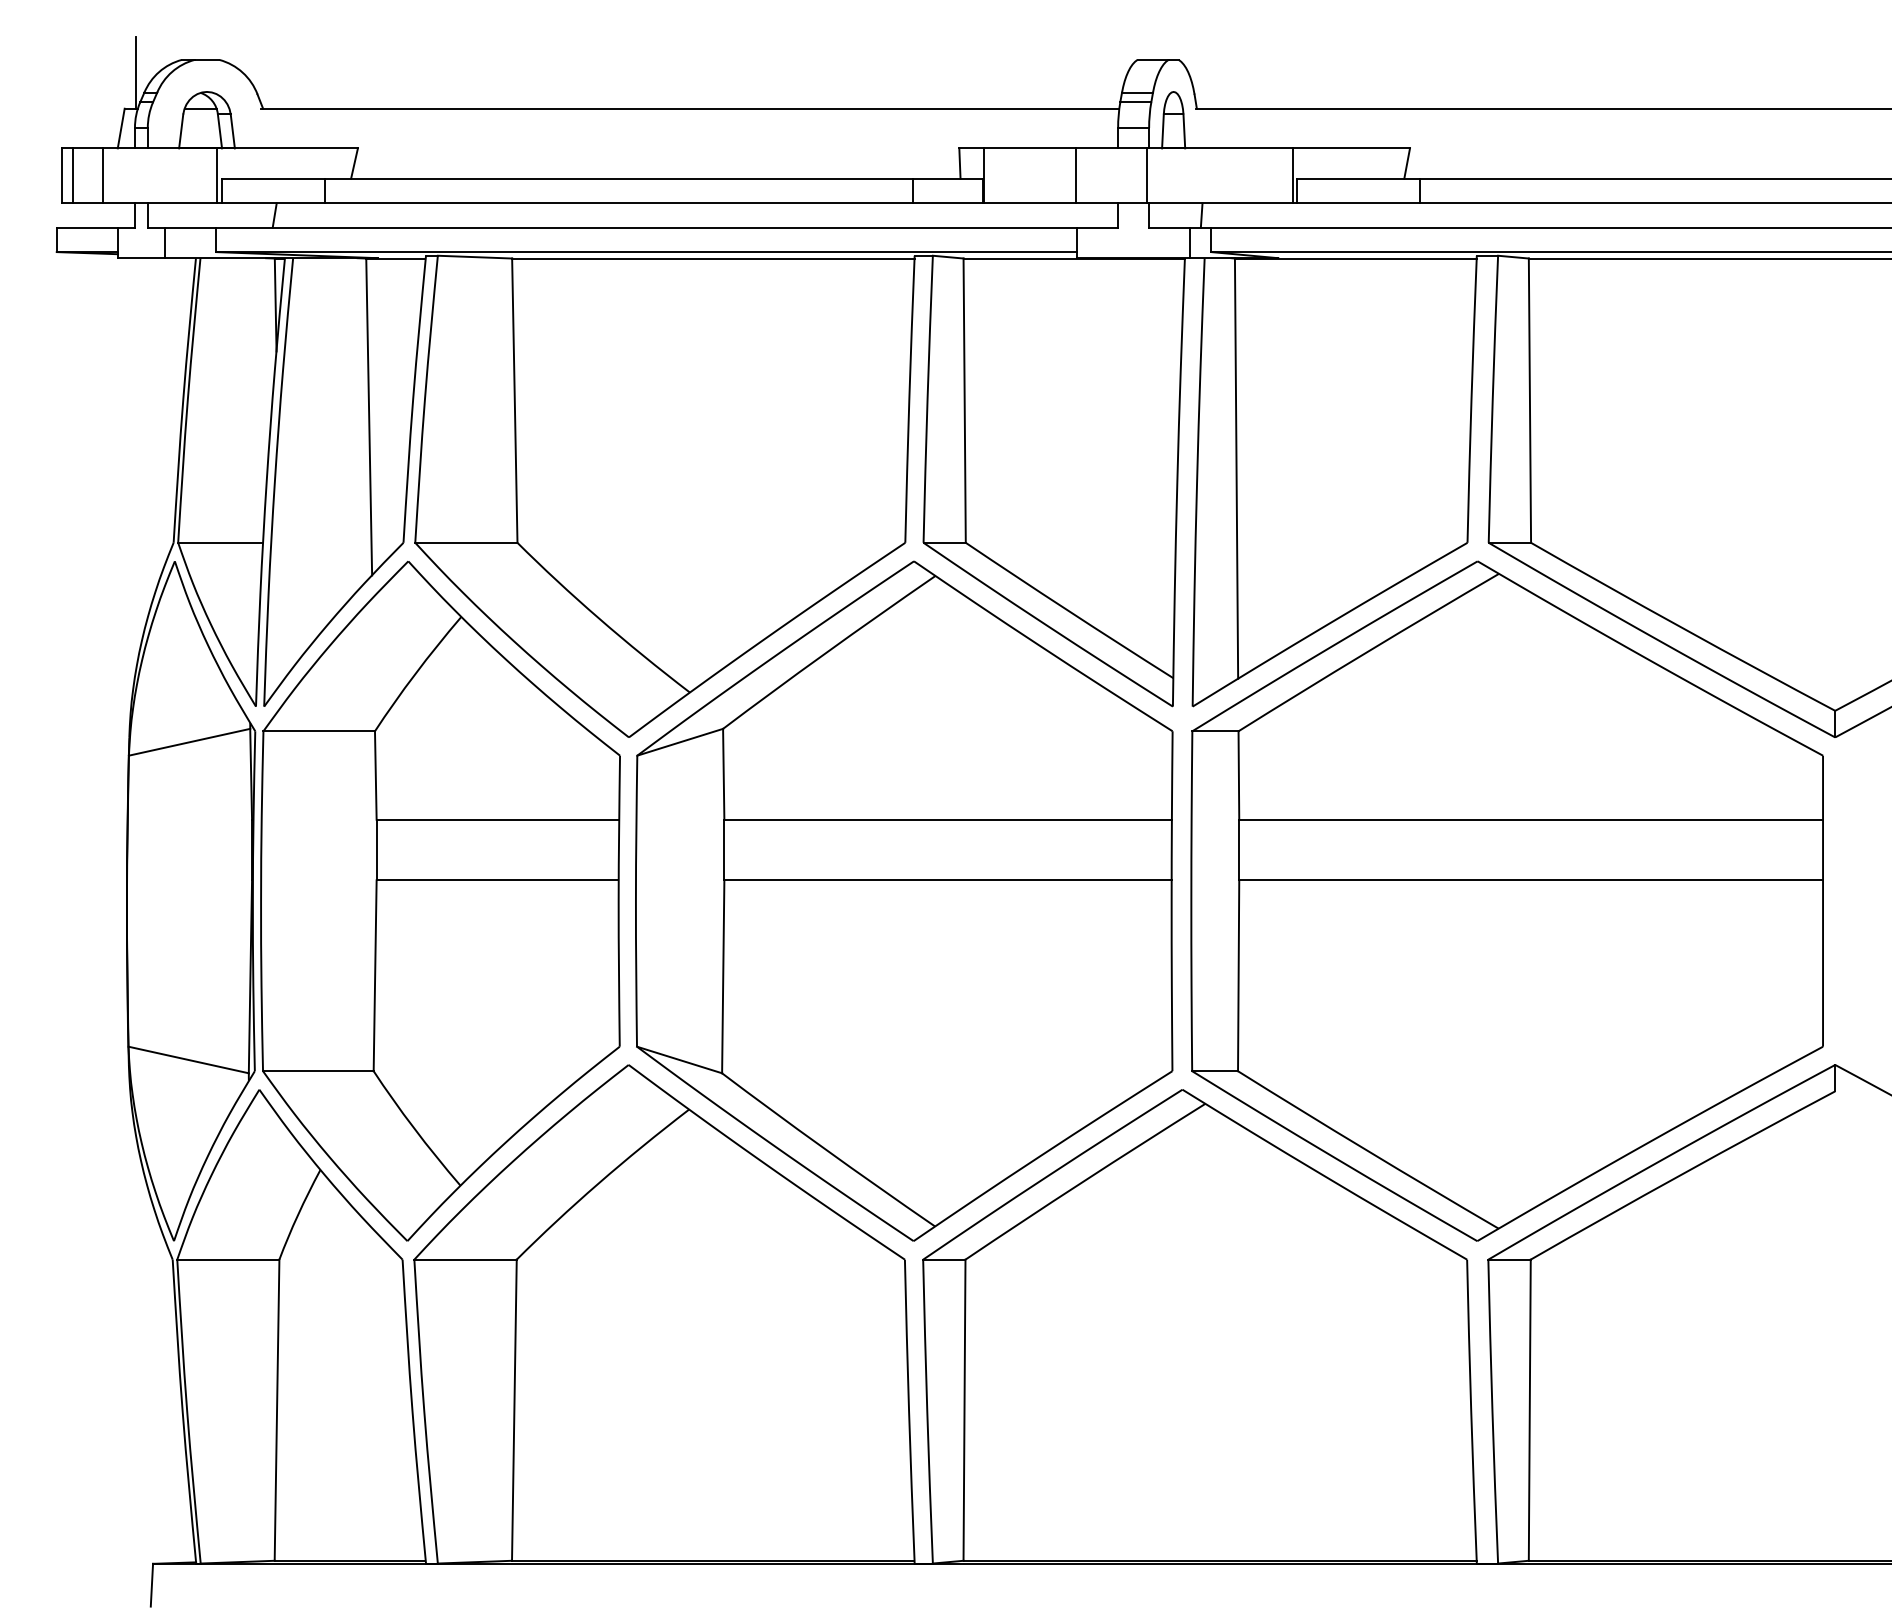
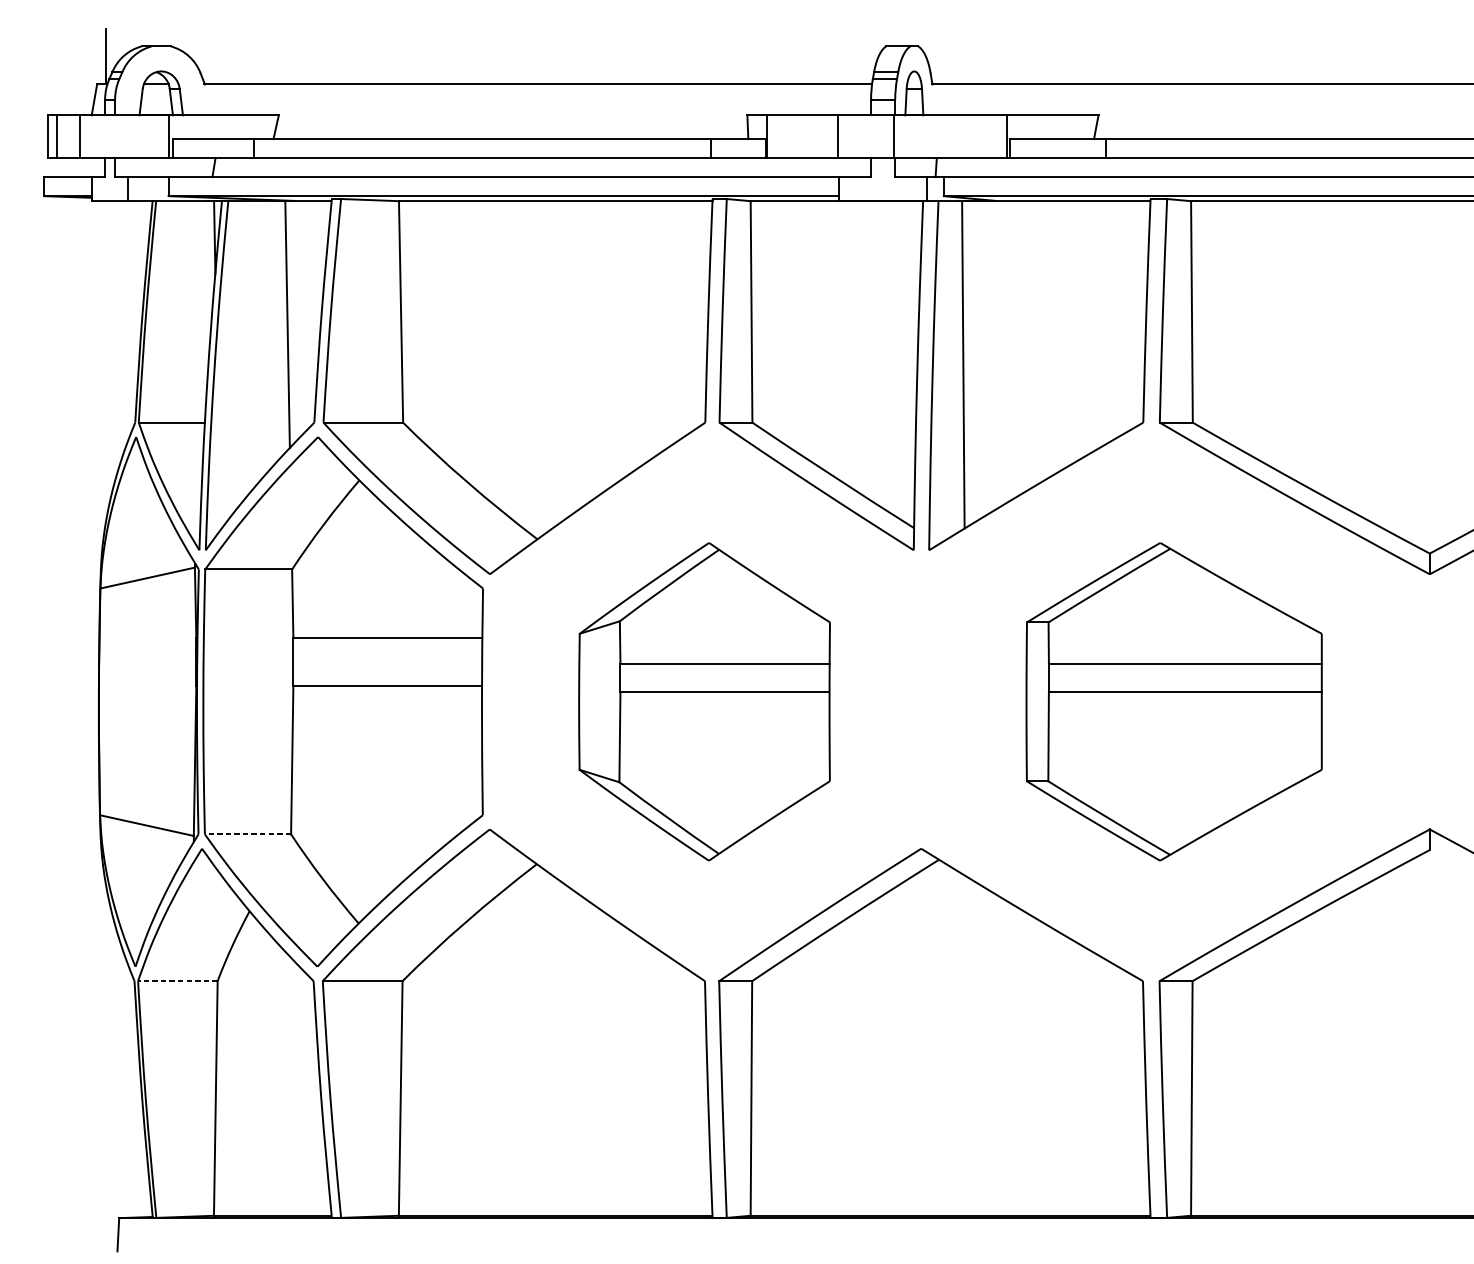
part: (904, 900) -> (704, 701), size x0.6
part: (1506, 900) -> (1173, 701), size x0.6
line: (317, 1071) -> (247, 834), solid -> dashed
line: (227, 1259) -> (177, 981), solid -> dashed

